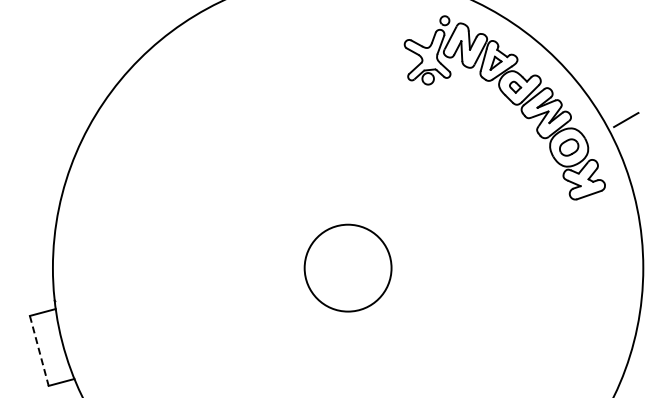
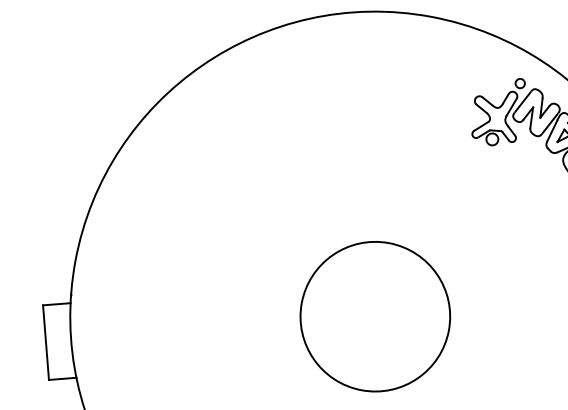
circle: (347, 267) -> (374, 315), size x1.67
line: (39, 351) -> (46, 343), dashed -> solid

